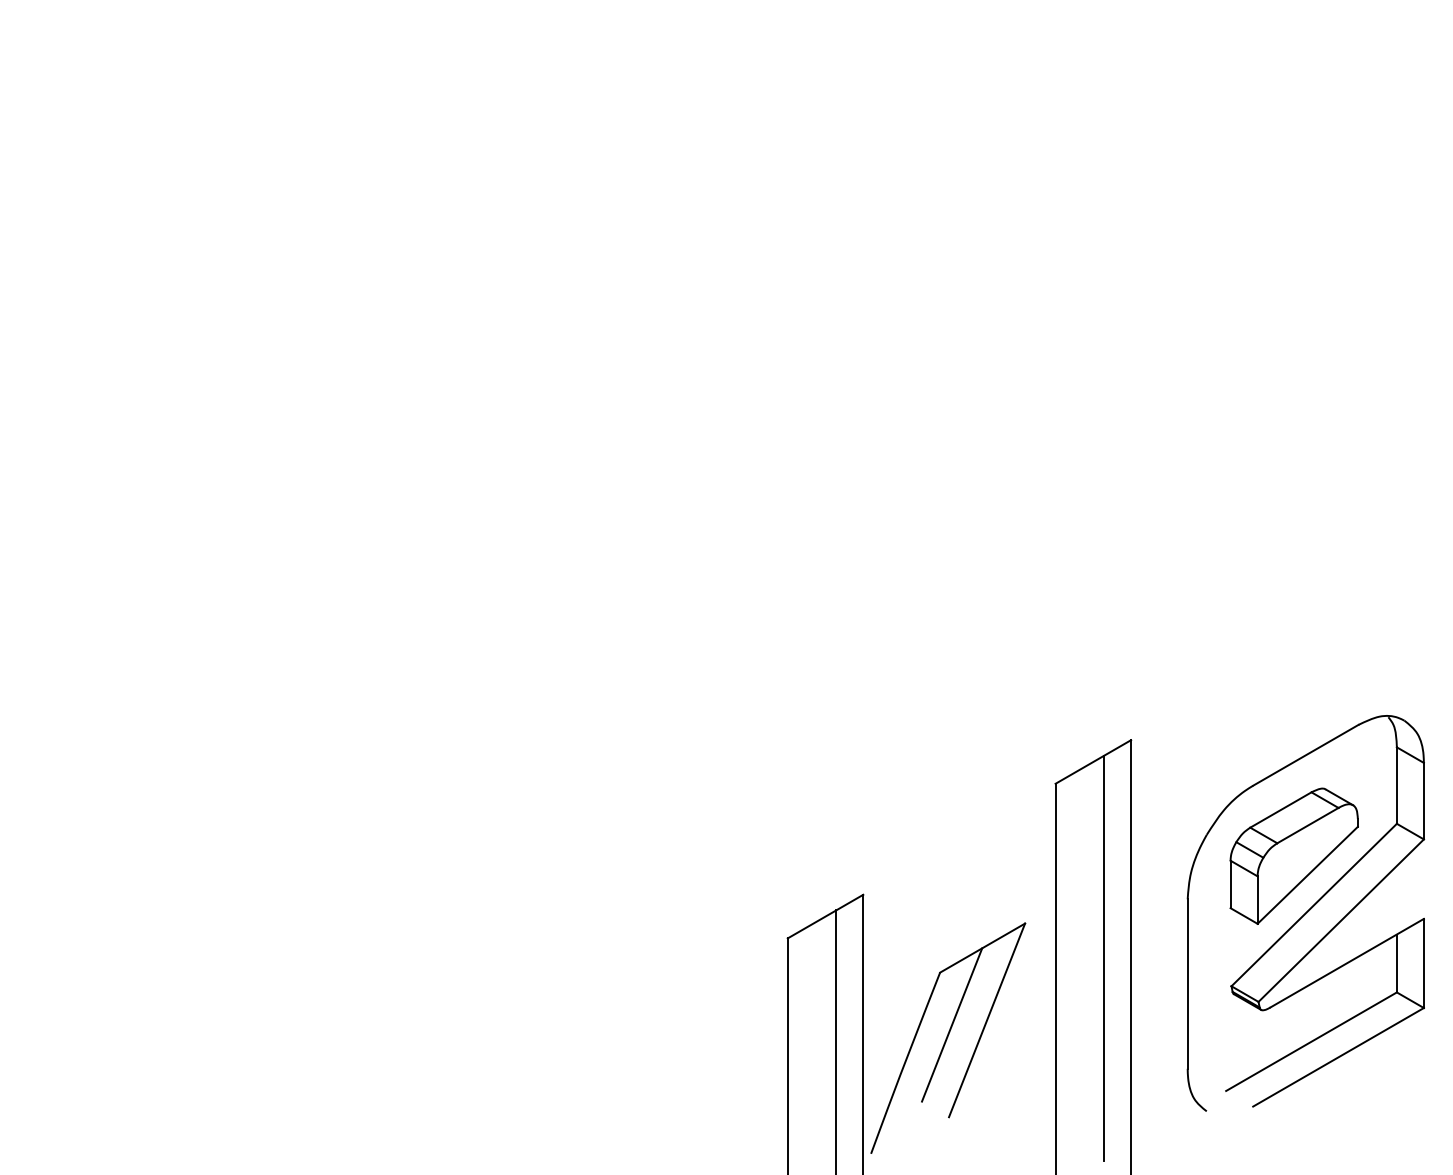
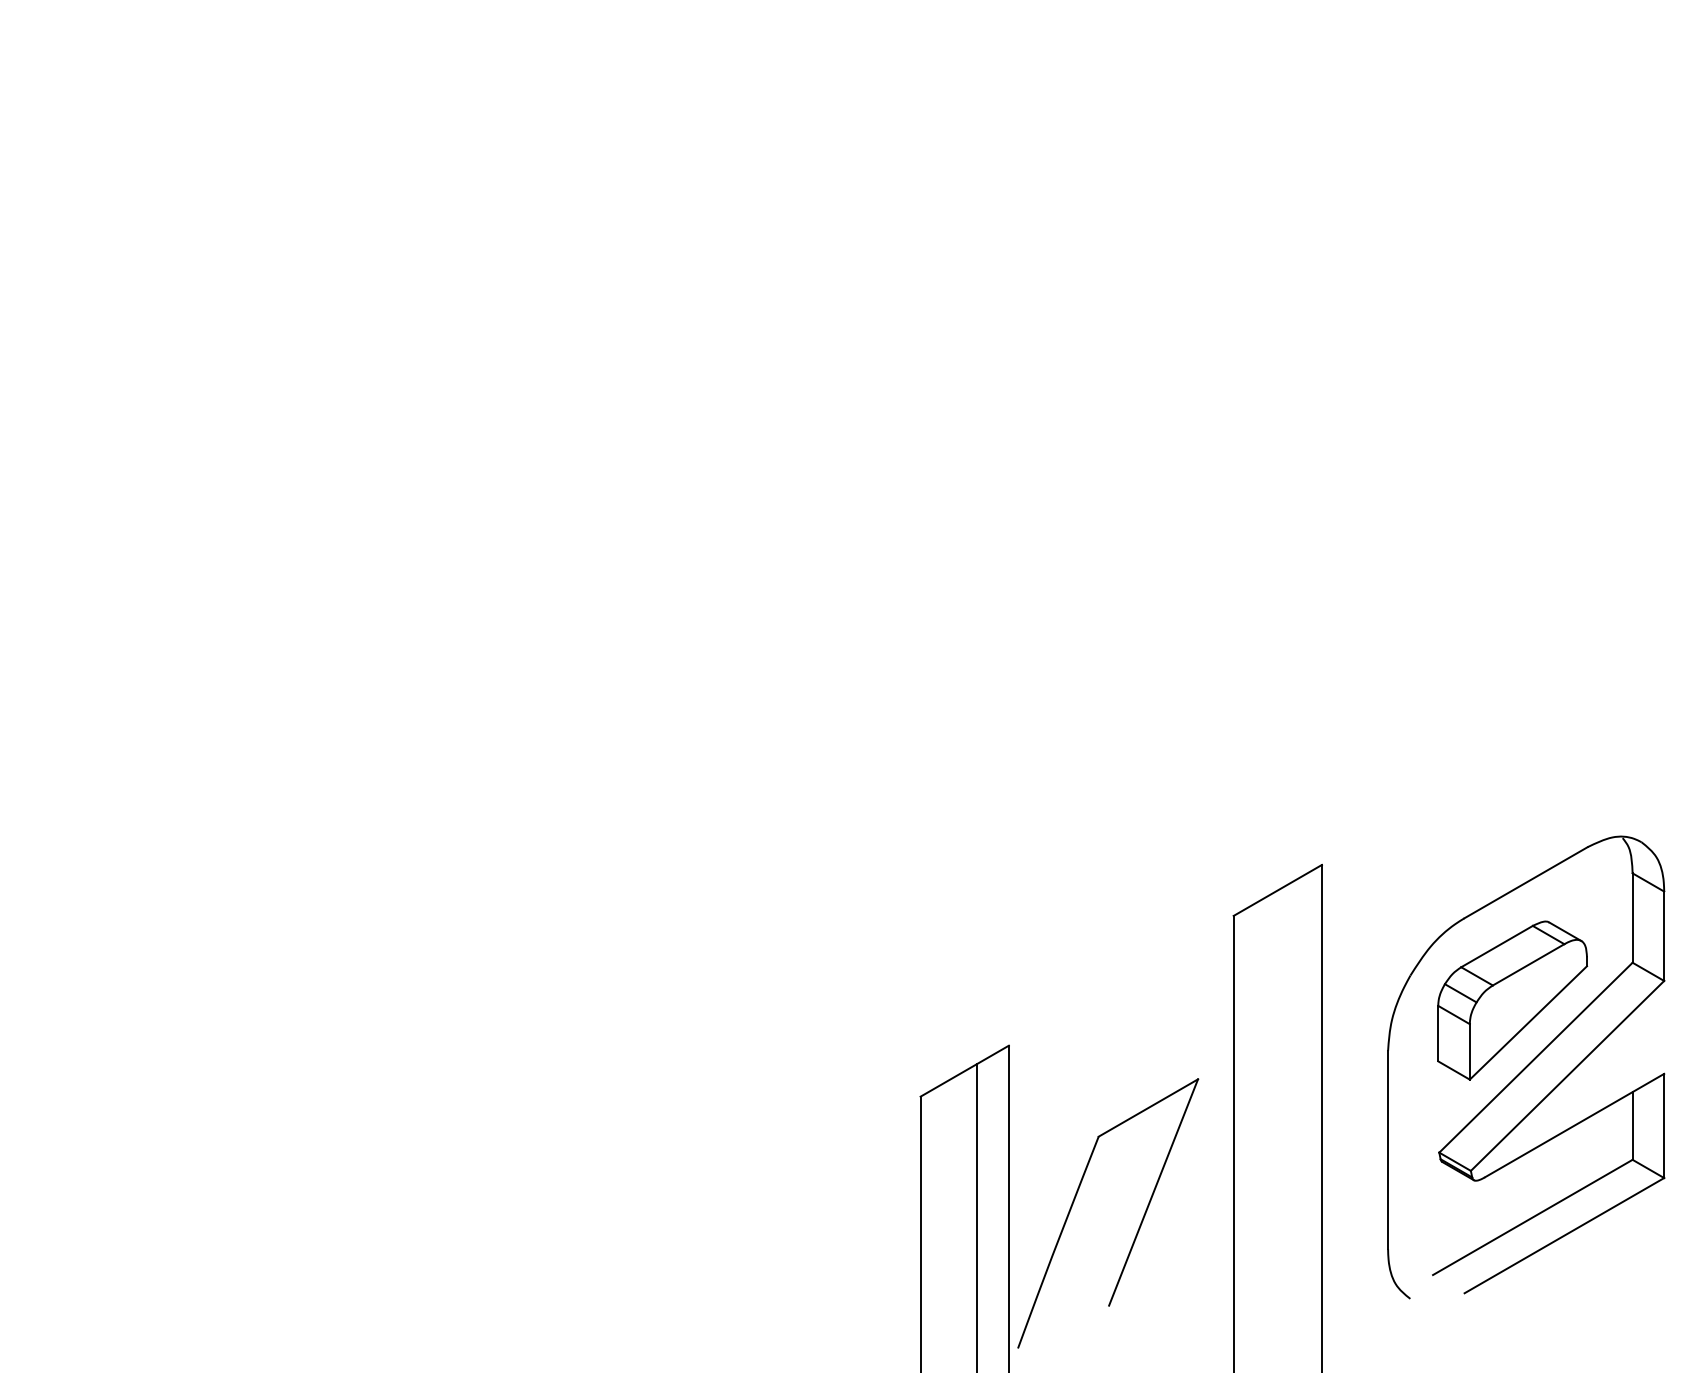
line: (1104, 958) -> (1290, 1120), removed
line: (952, 1024) -> (1113, 1197), removed

